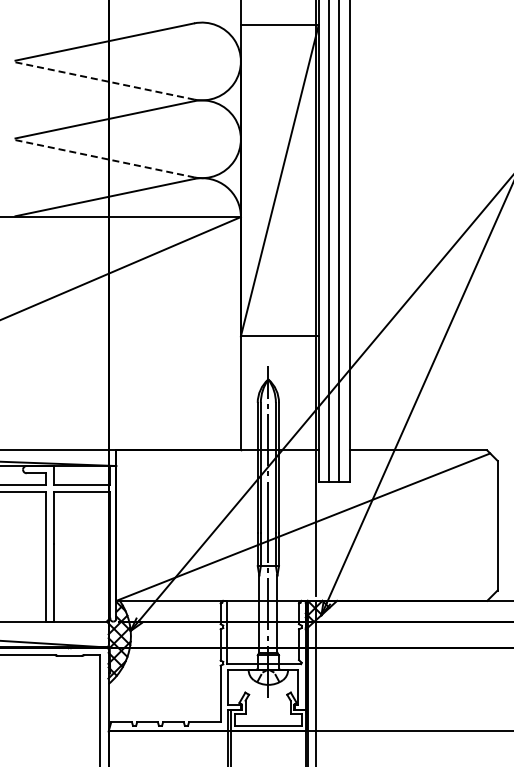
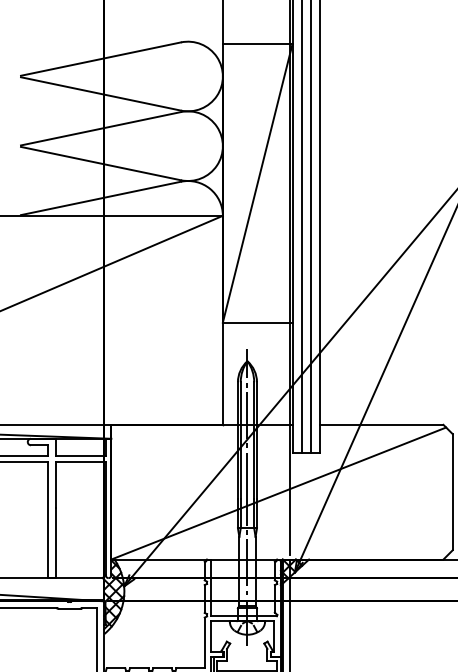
line: (105, 81) -> (101, 94), dashed -> solid
line: (105, 158) -> (101, 163), dashed -> solid

